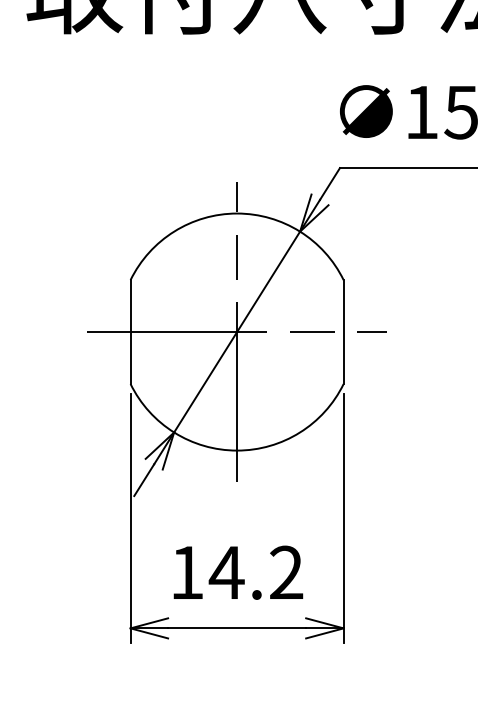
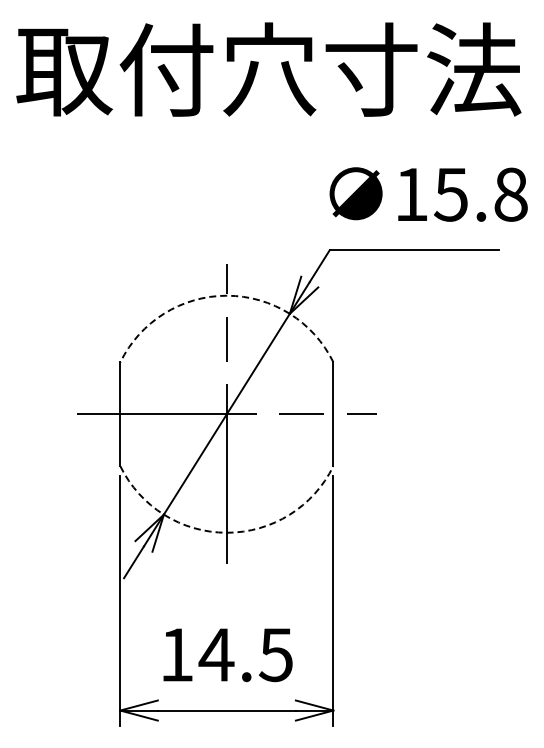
arc: (236, 213) -> (226, 295), solid -> dashed
arc: (236, 450) -> (226, 532), solid -> dashed
text: (285, 572) -> (275, 654), 14.2 -> 14.5

